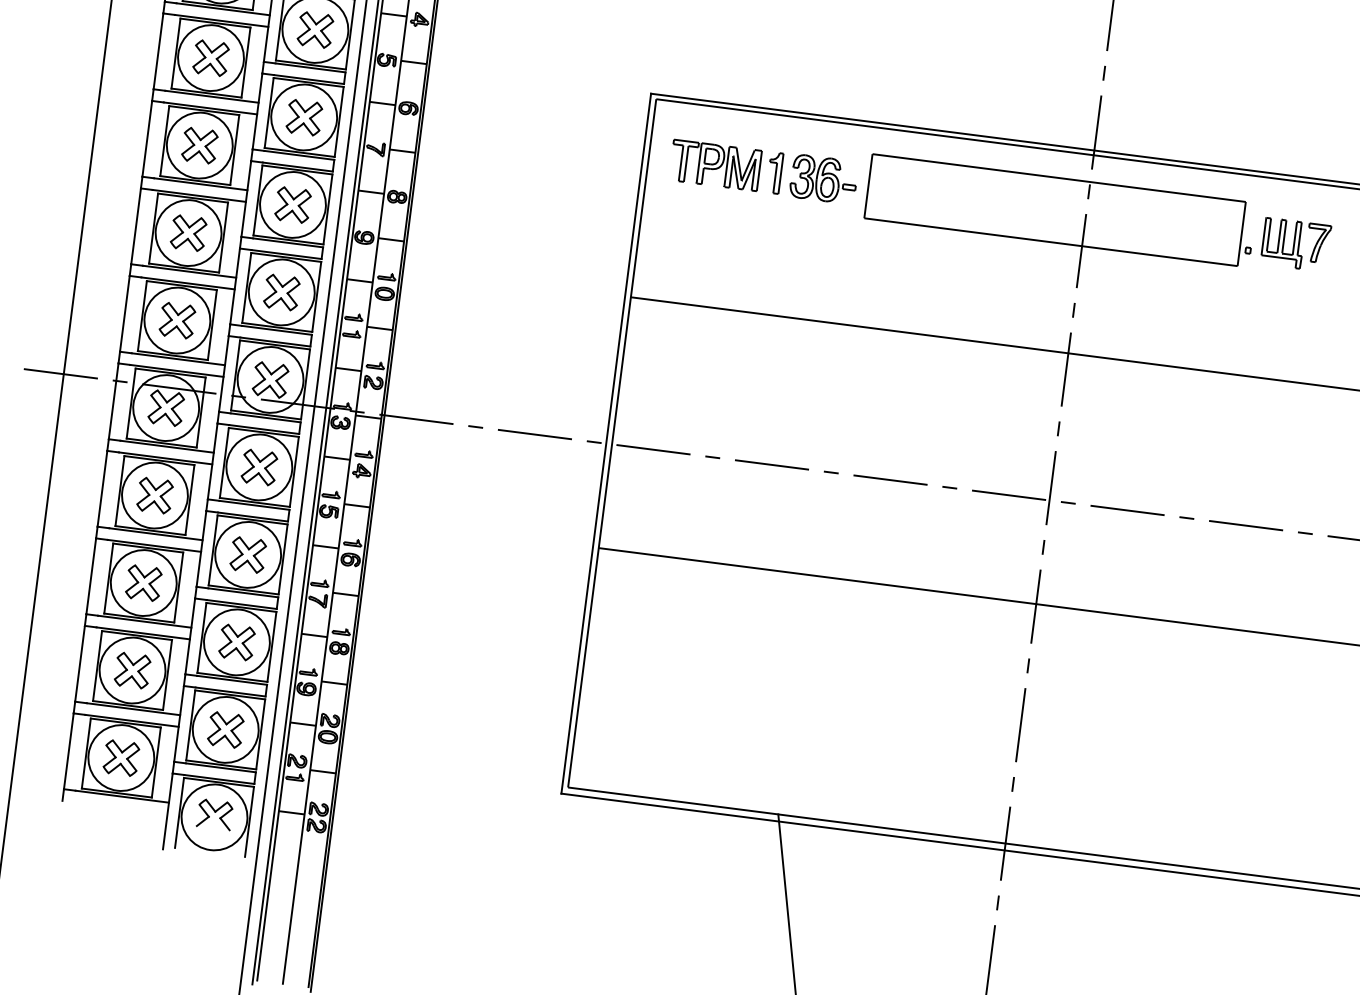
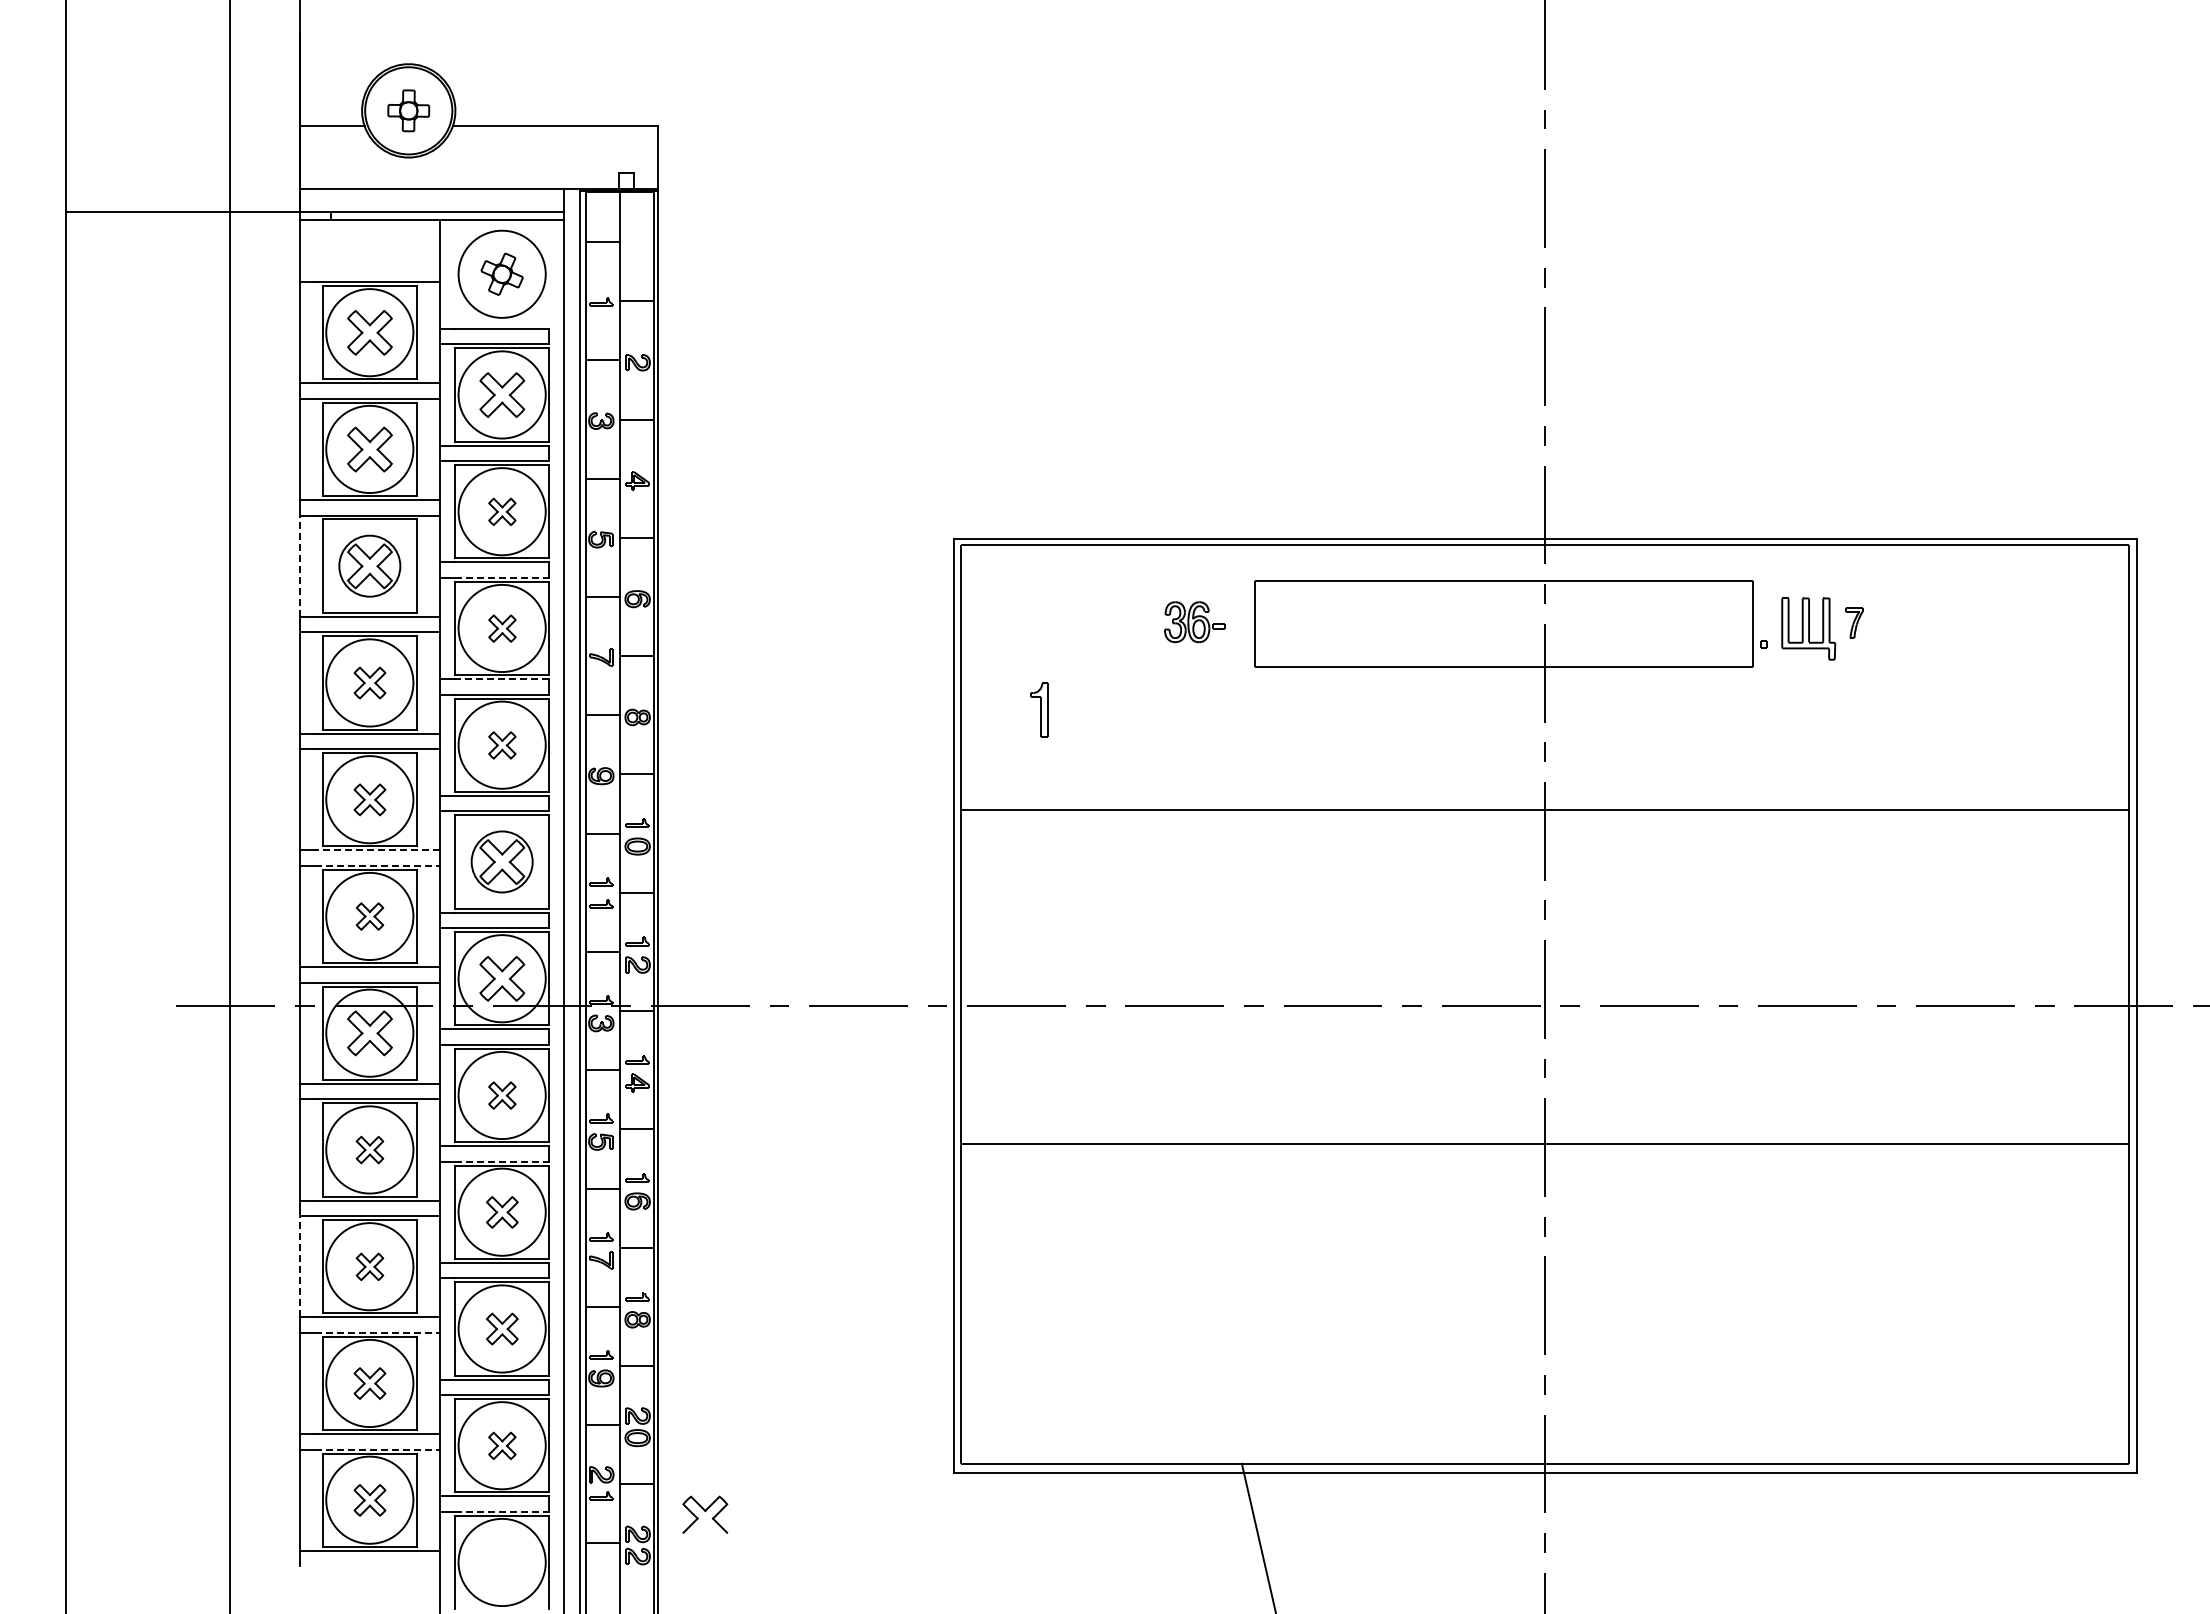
part: (315, 29) -> (502, 511), size x0.6
line: (158, 51) -> (299, 566), solid -> dashed
circle: (210, 57) -> (369, 565), size x0.7
line: (309, 79) -> (502, 577), solid -> dashed
part: (304, 117) -> (502, 628), size x0.6
part: (199, 145) -> (369, 682), size x0.7
line: (299, 155) -> (502, 679), solid -> dashed
part: (715, 165) -> (1050, 622), removed
part: (774, 172) -> (1039, 709), moved
part: (823, 178) -> (1194, 621), size x0.7
part: (293, 205) -> (502, 745), size x0.6
part: (188, 232) -> (369, 799), size x0.7
part: (1318, 242) -> (1854, 622), size x0.6
line: (189, 271) -> (377, 850), solid -> dashed
line: (188, 283) -> (378, 865), solid -> dashed
circle: (281, 292) -> (501, 861), size x0.7
part: (177, 320) -> (369, 916), size x0.6
part: (259, 467) -> (502, 1095), size x0.6
part: (154, 495) -> (369, 1149), size x0.6
line: (253, 516) -> (502, 1161), solid -> dashed
part: (248, 555) -> (502, 1212), size x0.7
line: (91, 576) -> (299, 1266), solid -> dashed
part: (143, 582) -> (369, 1266), size x0.6
line: (143, 633) -> (378, 1332), solid -> dashed
part: (237, 642) -> (502, 1328), size x0.7
part: (132, 670) -> (369, 1383), size x0.7
line: (132, 720) -> (378, 1449), solid -> dashed
part: (226, 729) -> (502, 1445), size x0.6
part: (121, 758) -> (369, 1500), size x0.7
line: (219, 779) -> (502, 1511), solid -> dashed
part: (215, 814) -> (705, 1514), moved

